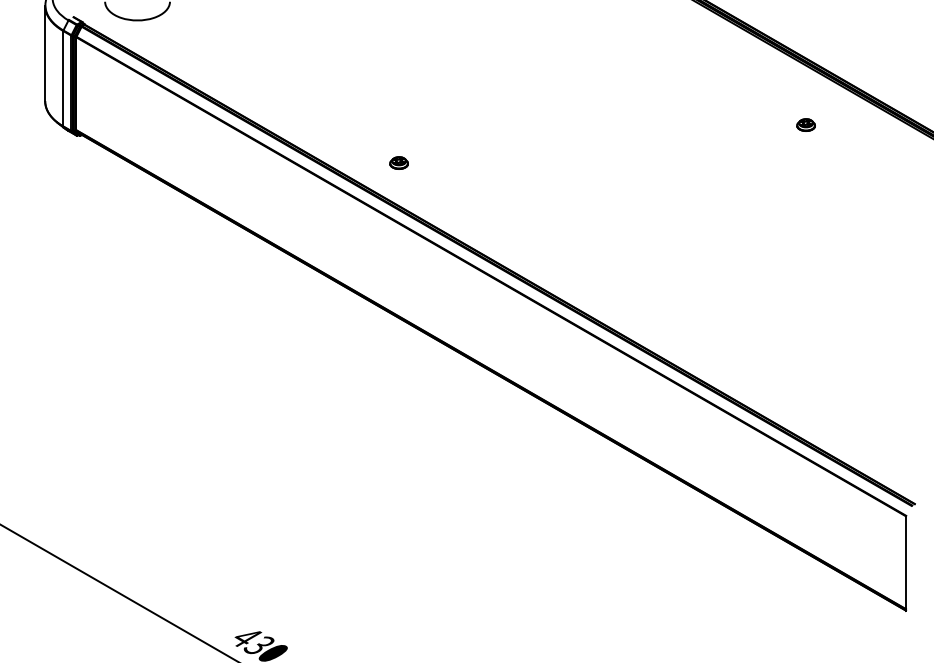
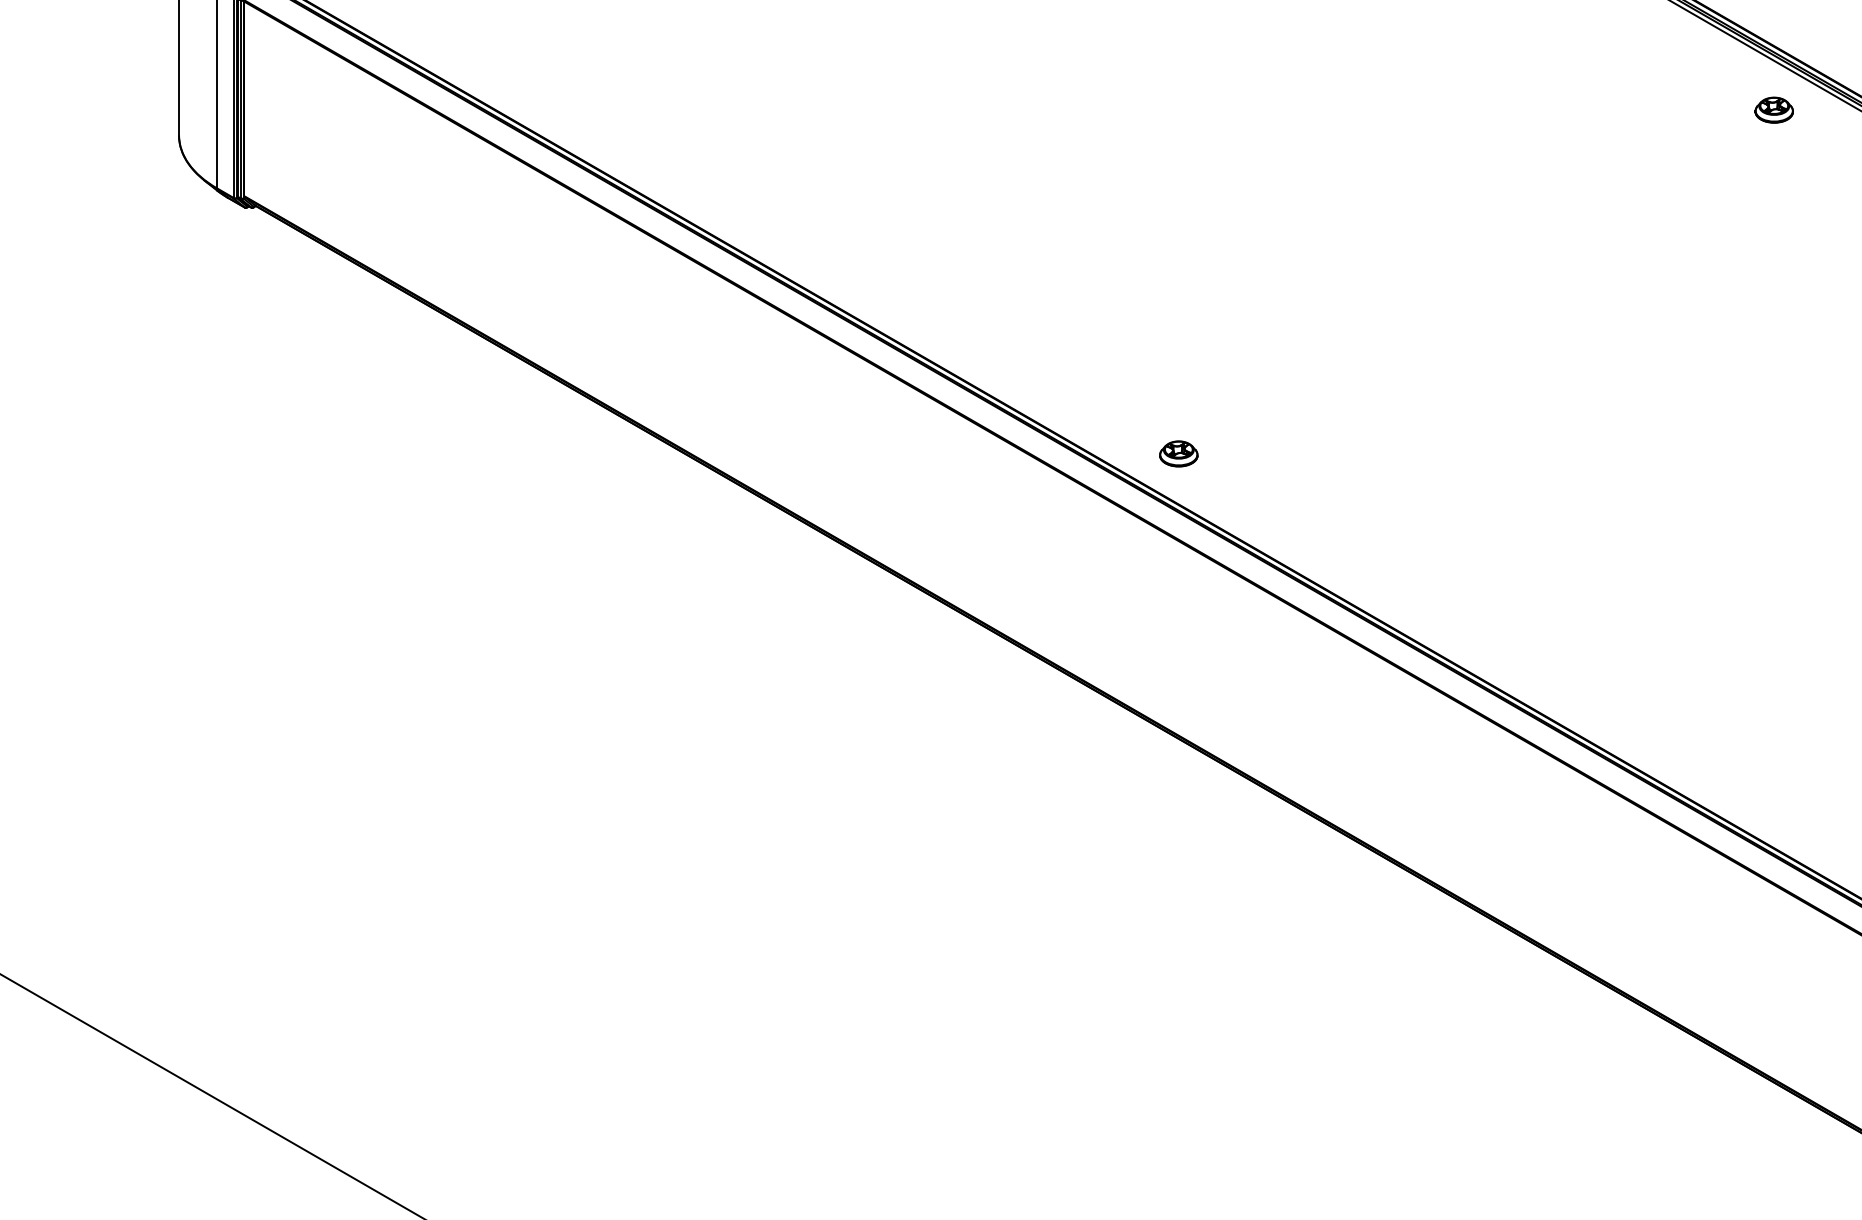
part: (805, 124) -> (1772, 108), moved
part: (398, 162) -> (1177, 452), moved

